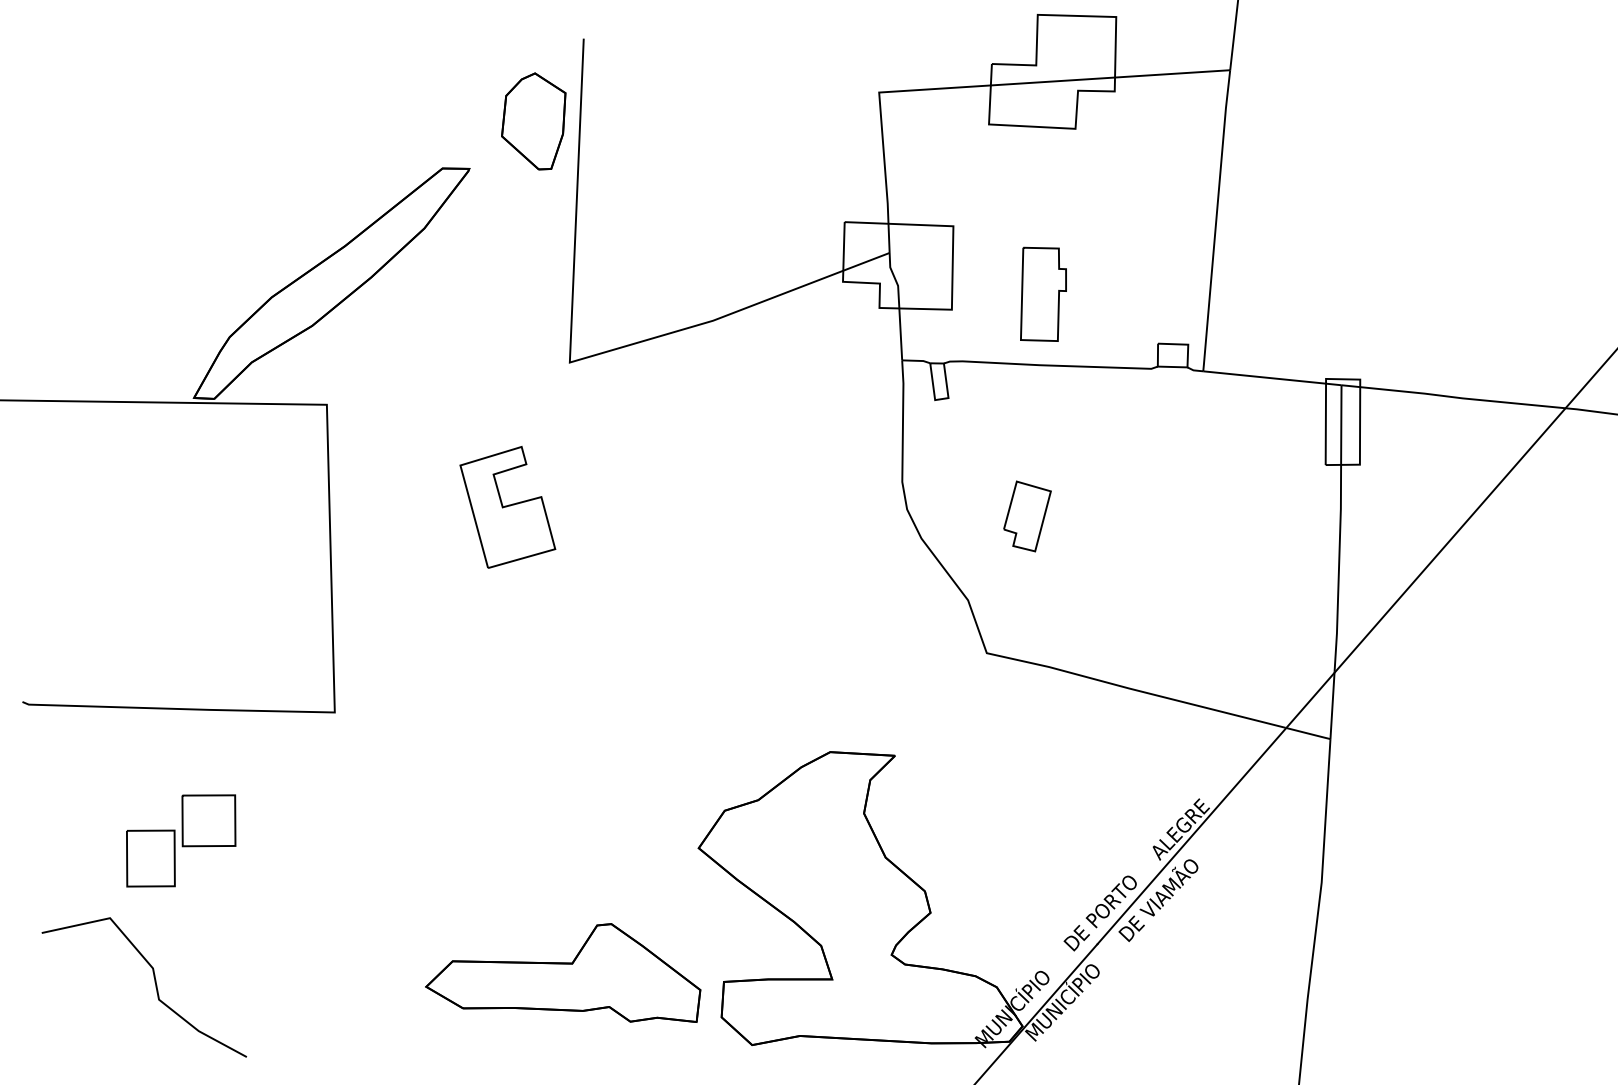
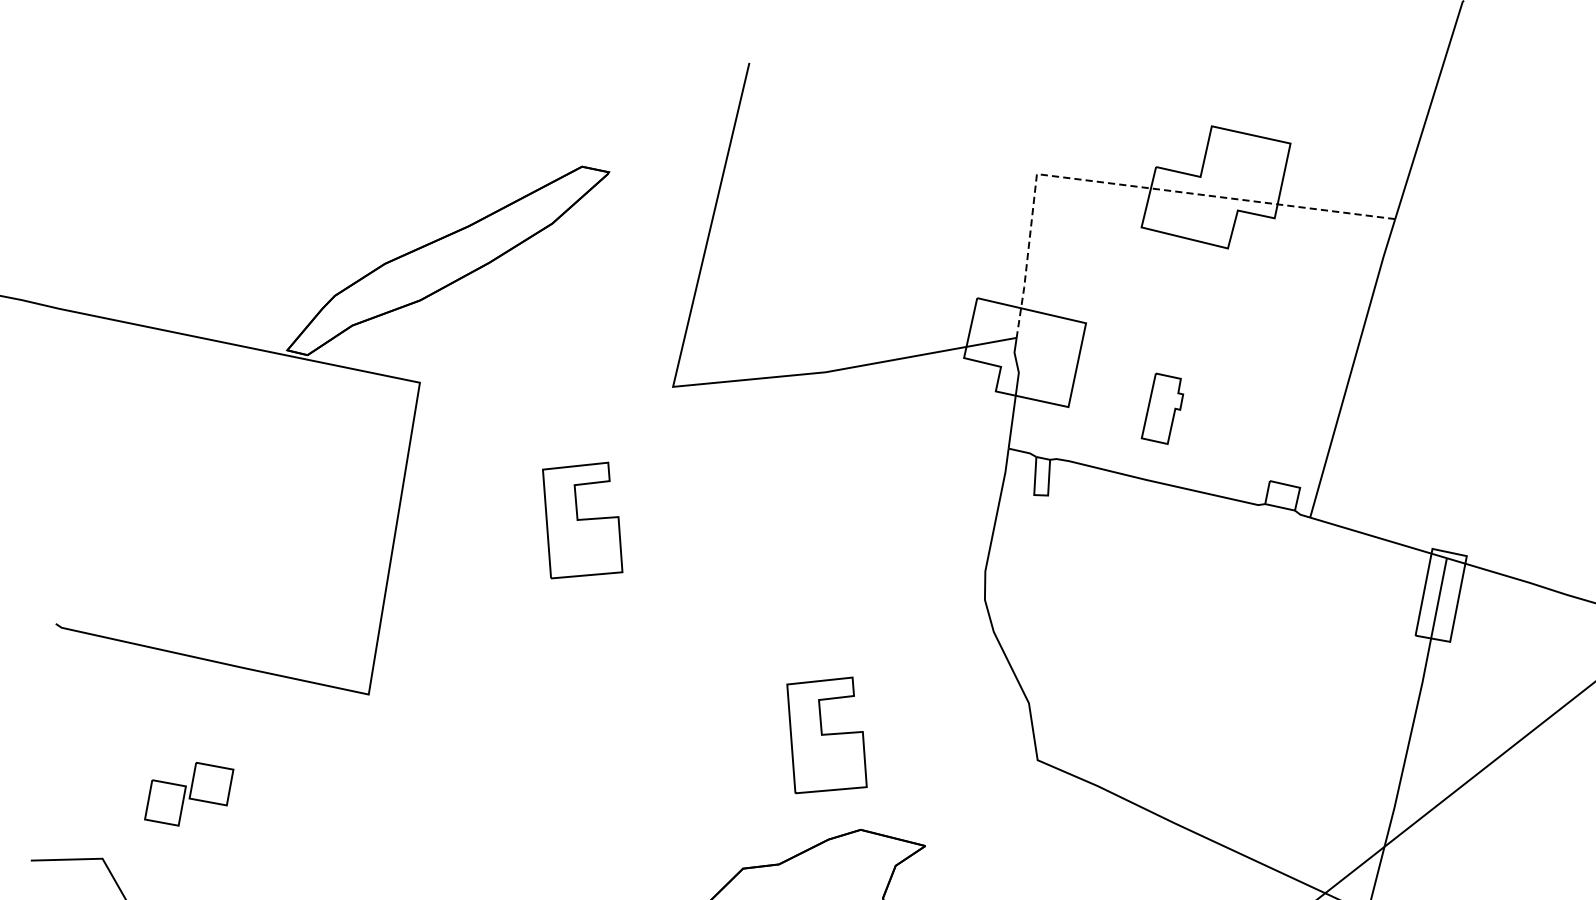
line: (972, 86) -> (1132, 185), solid -> dashed
part: (533, 121) -> (682, 136), removed
part: (1043, 293) -> (1164, 408), size x0.7
part: (1027, 516) -> (1104, 630), removed
part: (780, 668) -> (826, 735), added
part: (181, 840) -> (189, 794), size x0.7

